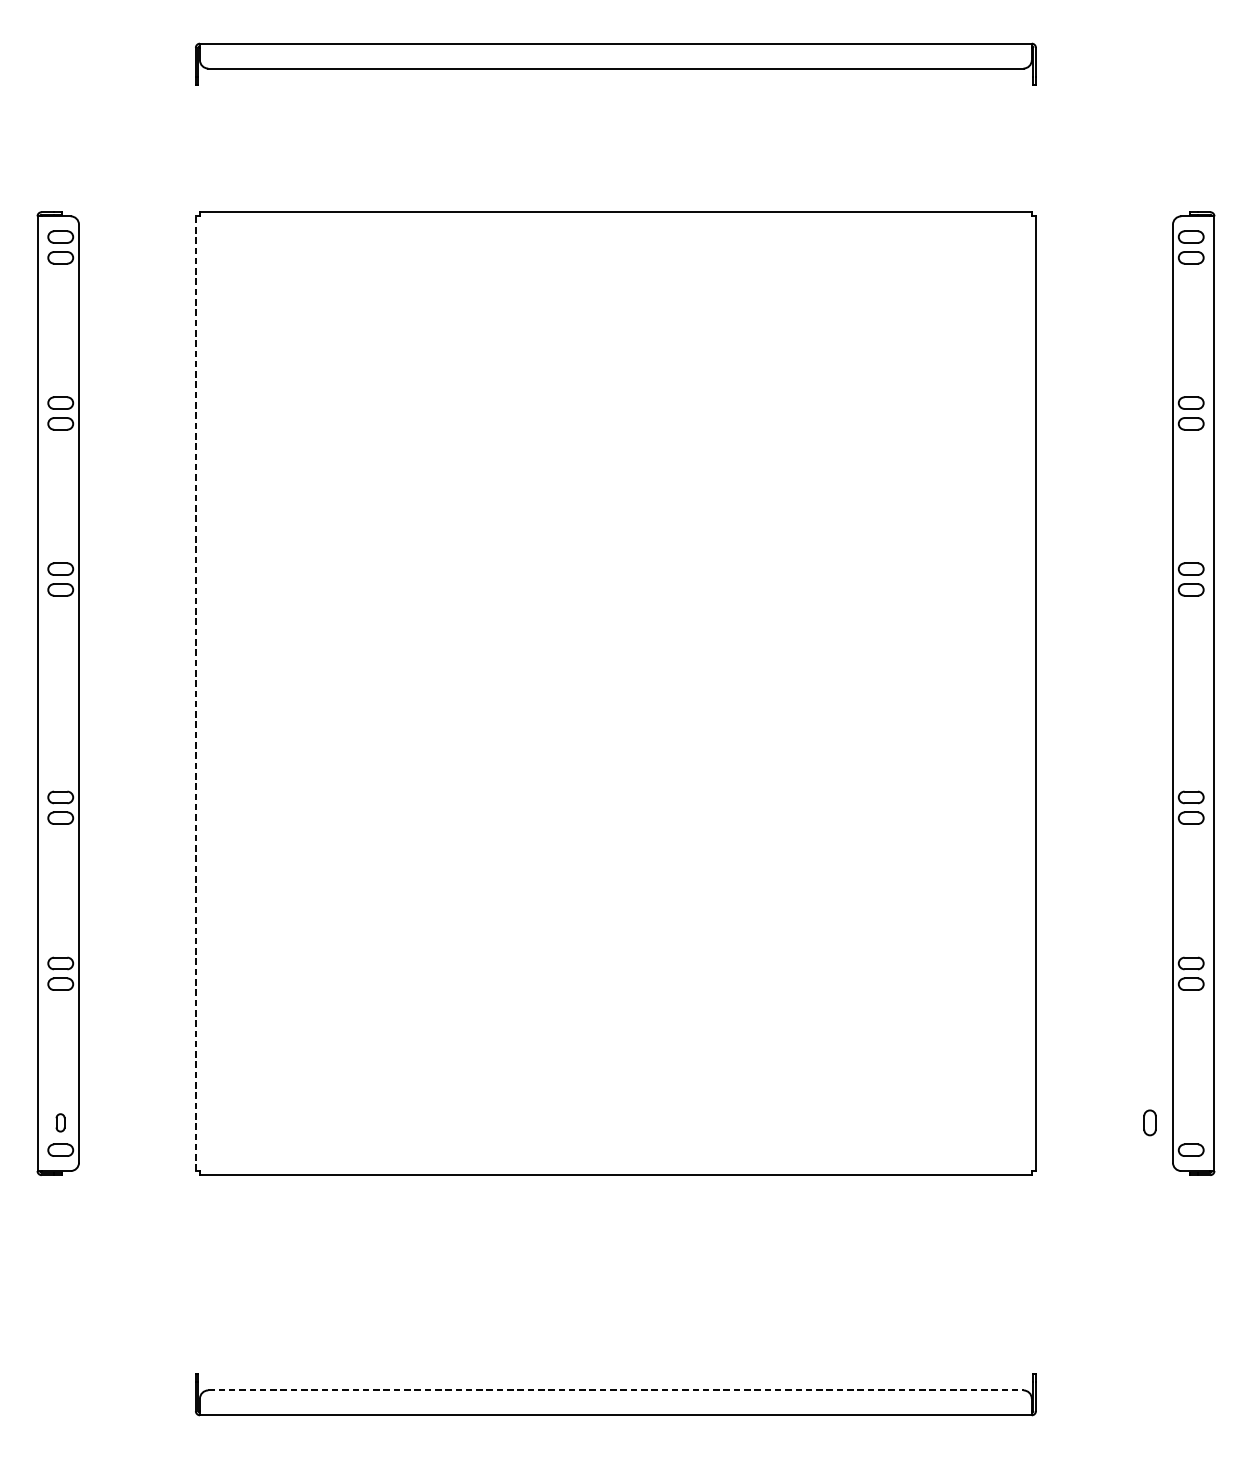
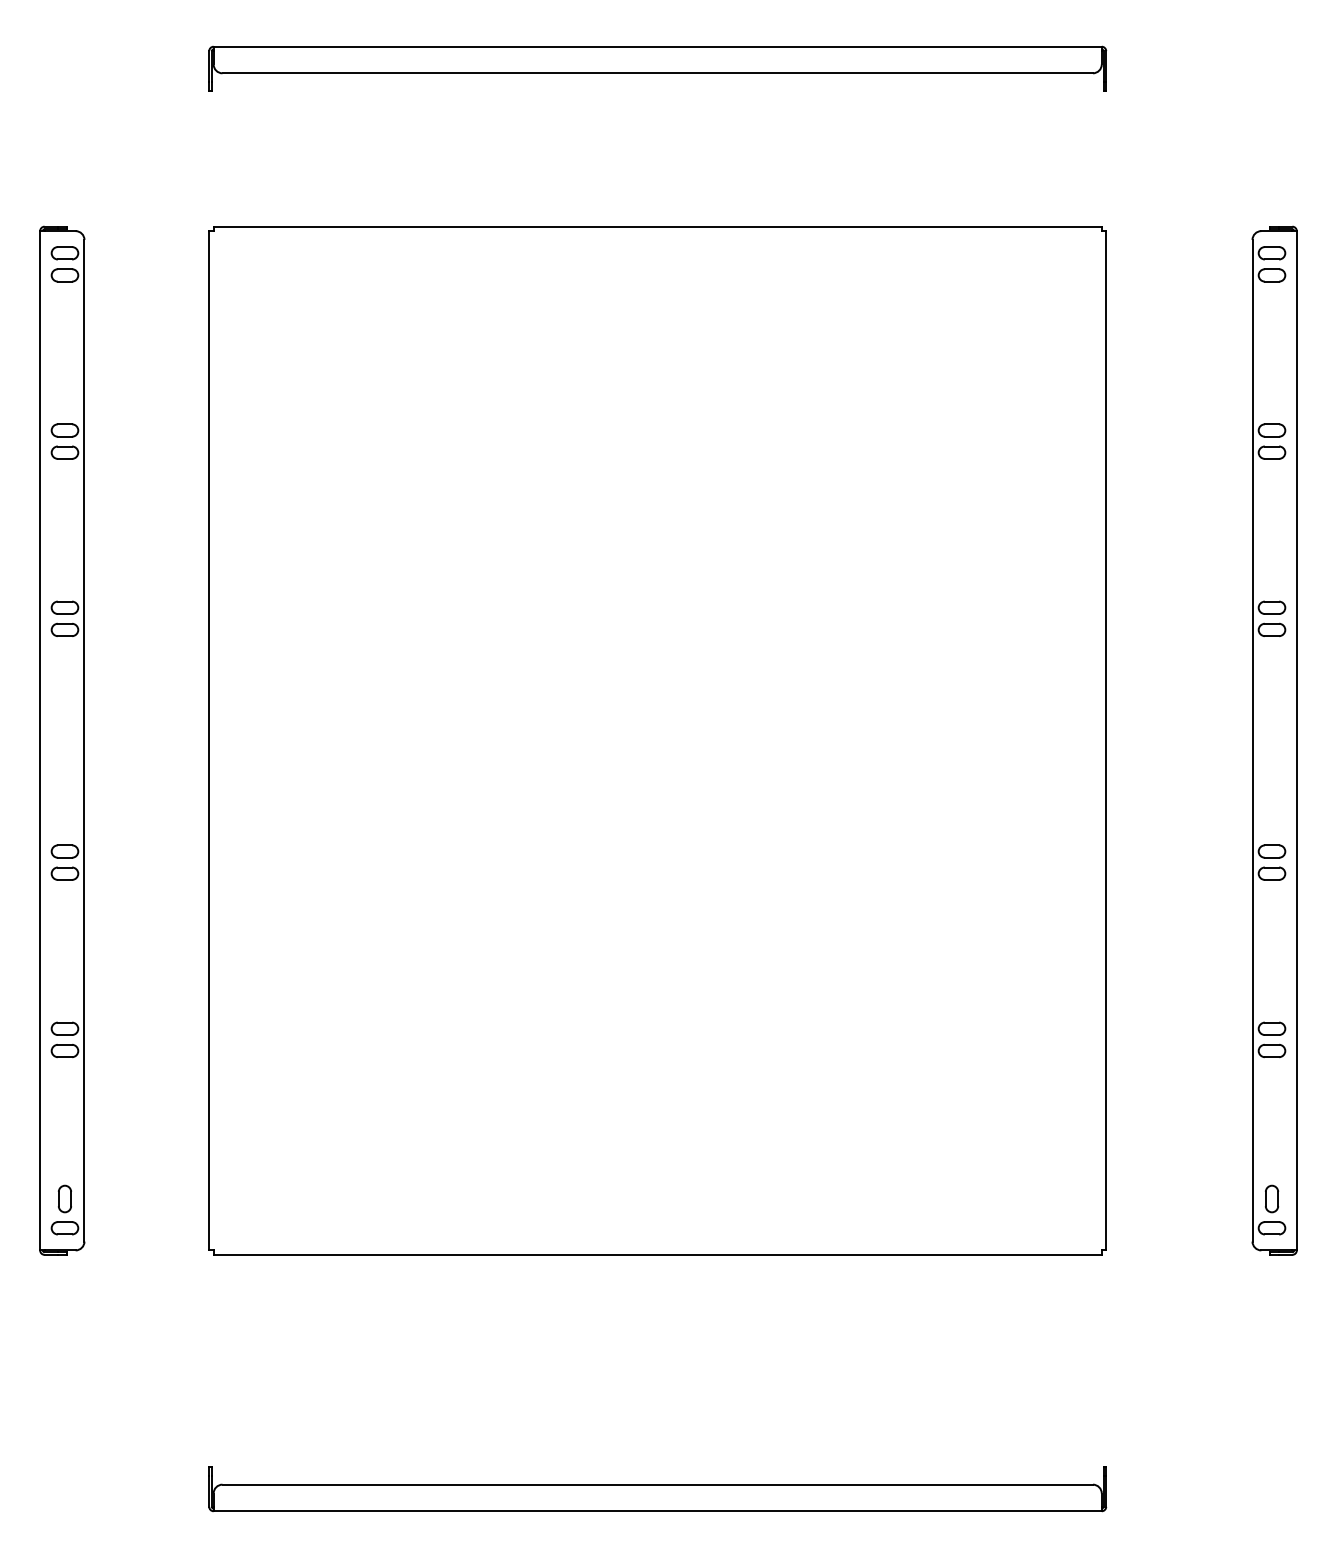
line: (196, 693) -> (209, 740), dashed -> solid
part: (60, 1122) -> (64, 1198), size x1.43
part: (1150, 1122) -> (1272, 1198), moved
line: (616, 1390) -> (658, 1484), dashed -> solid

